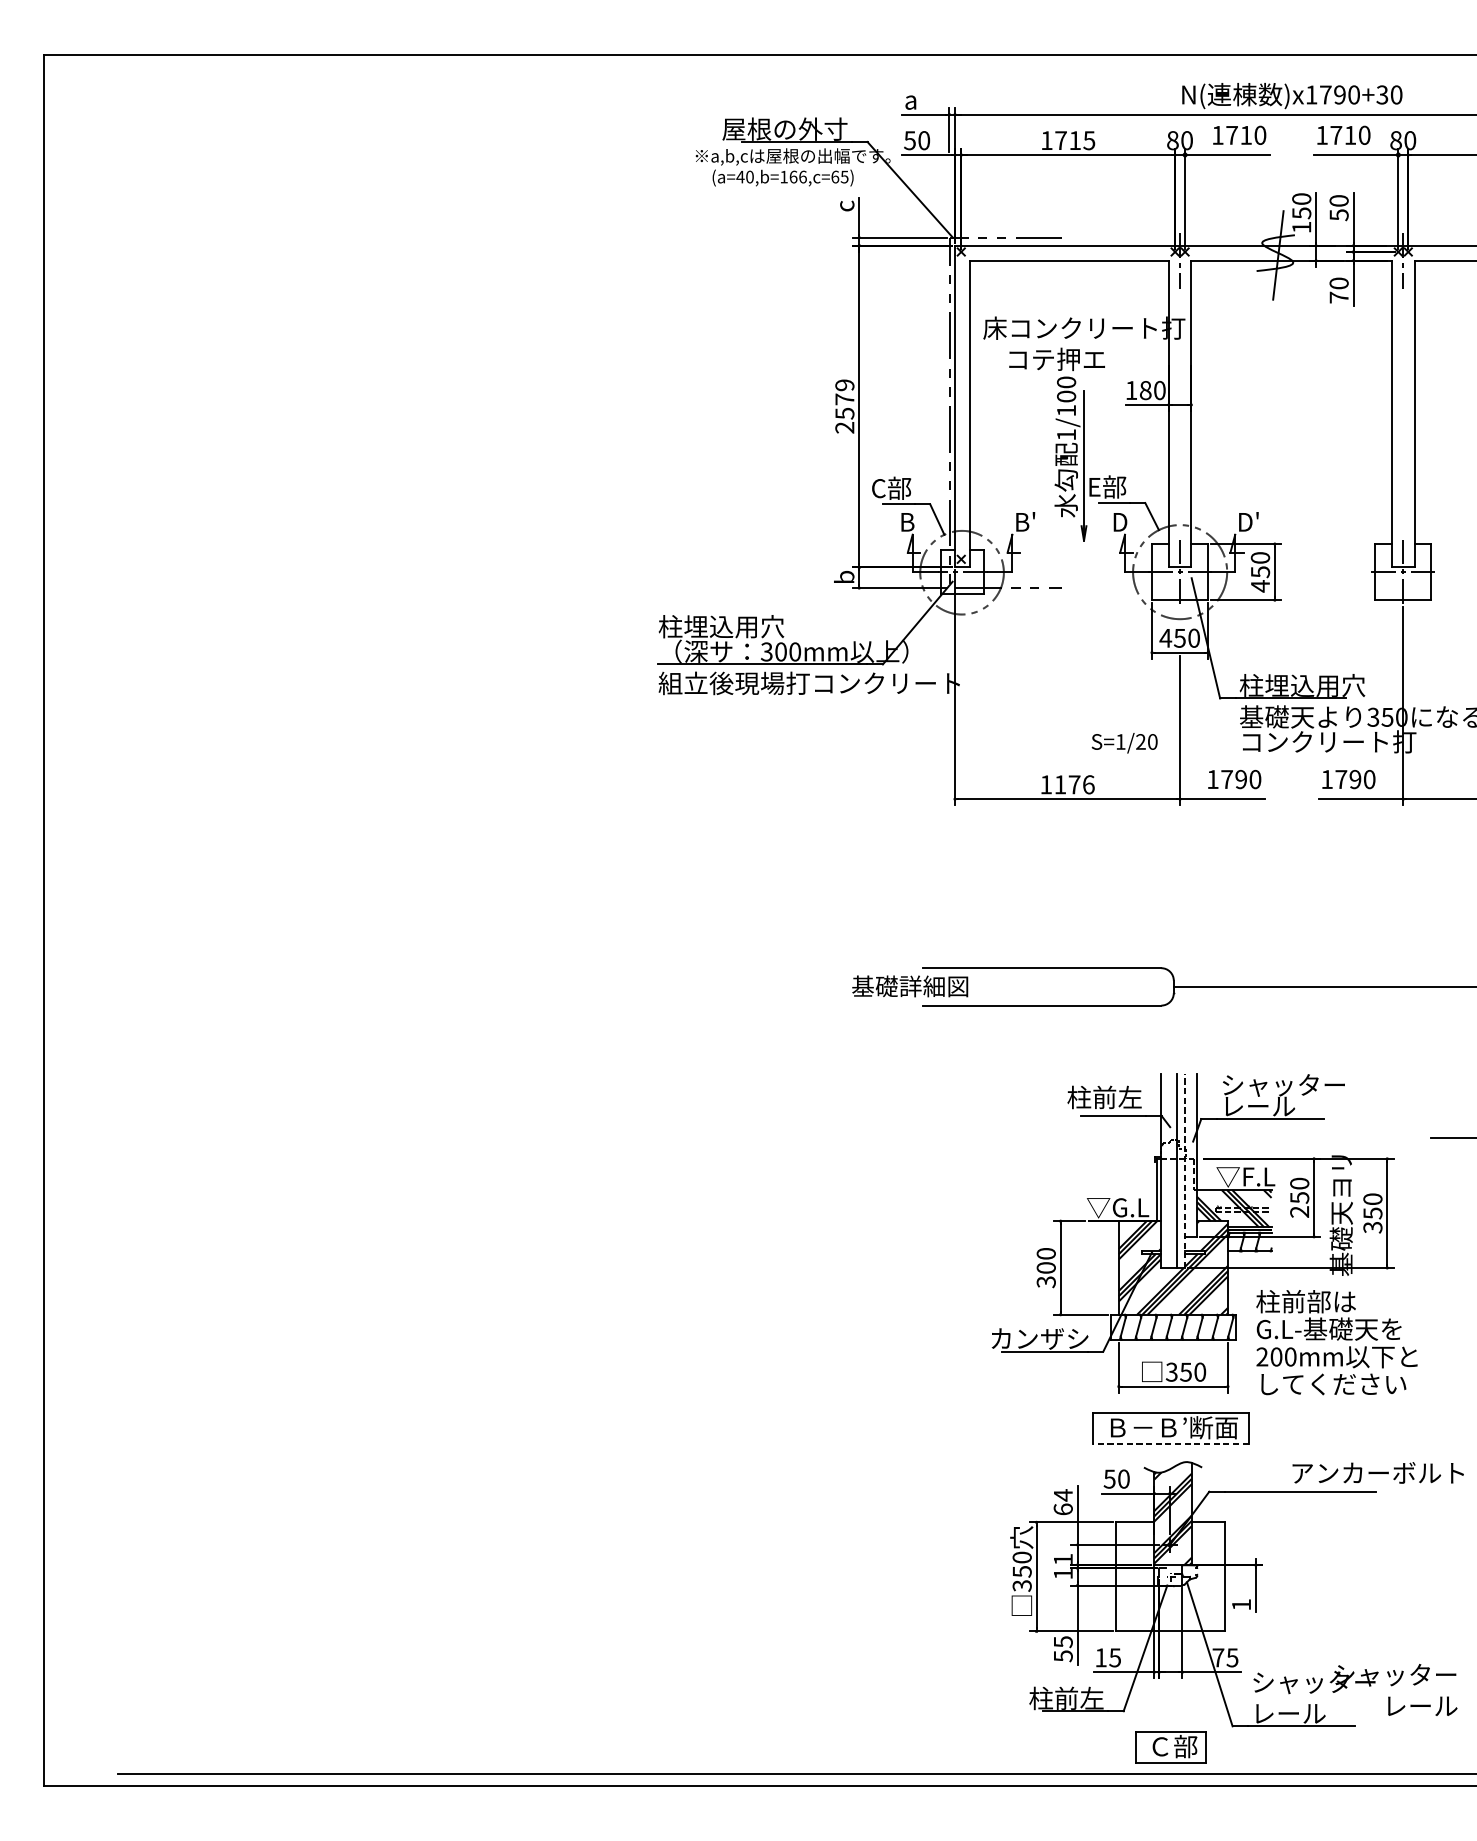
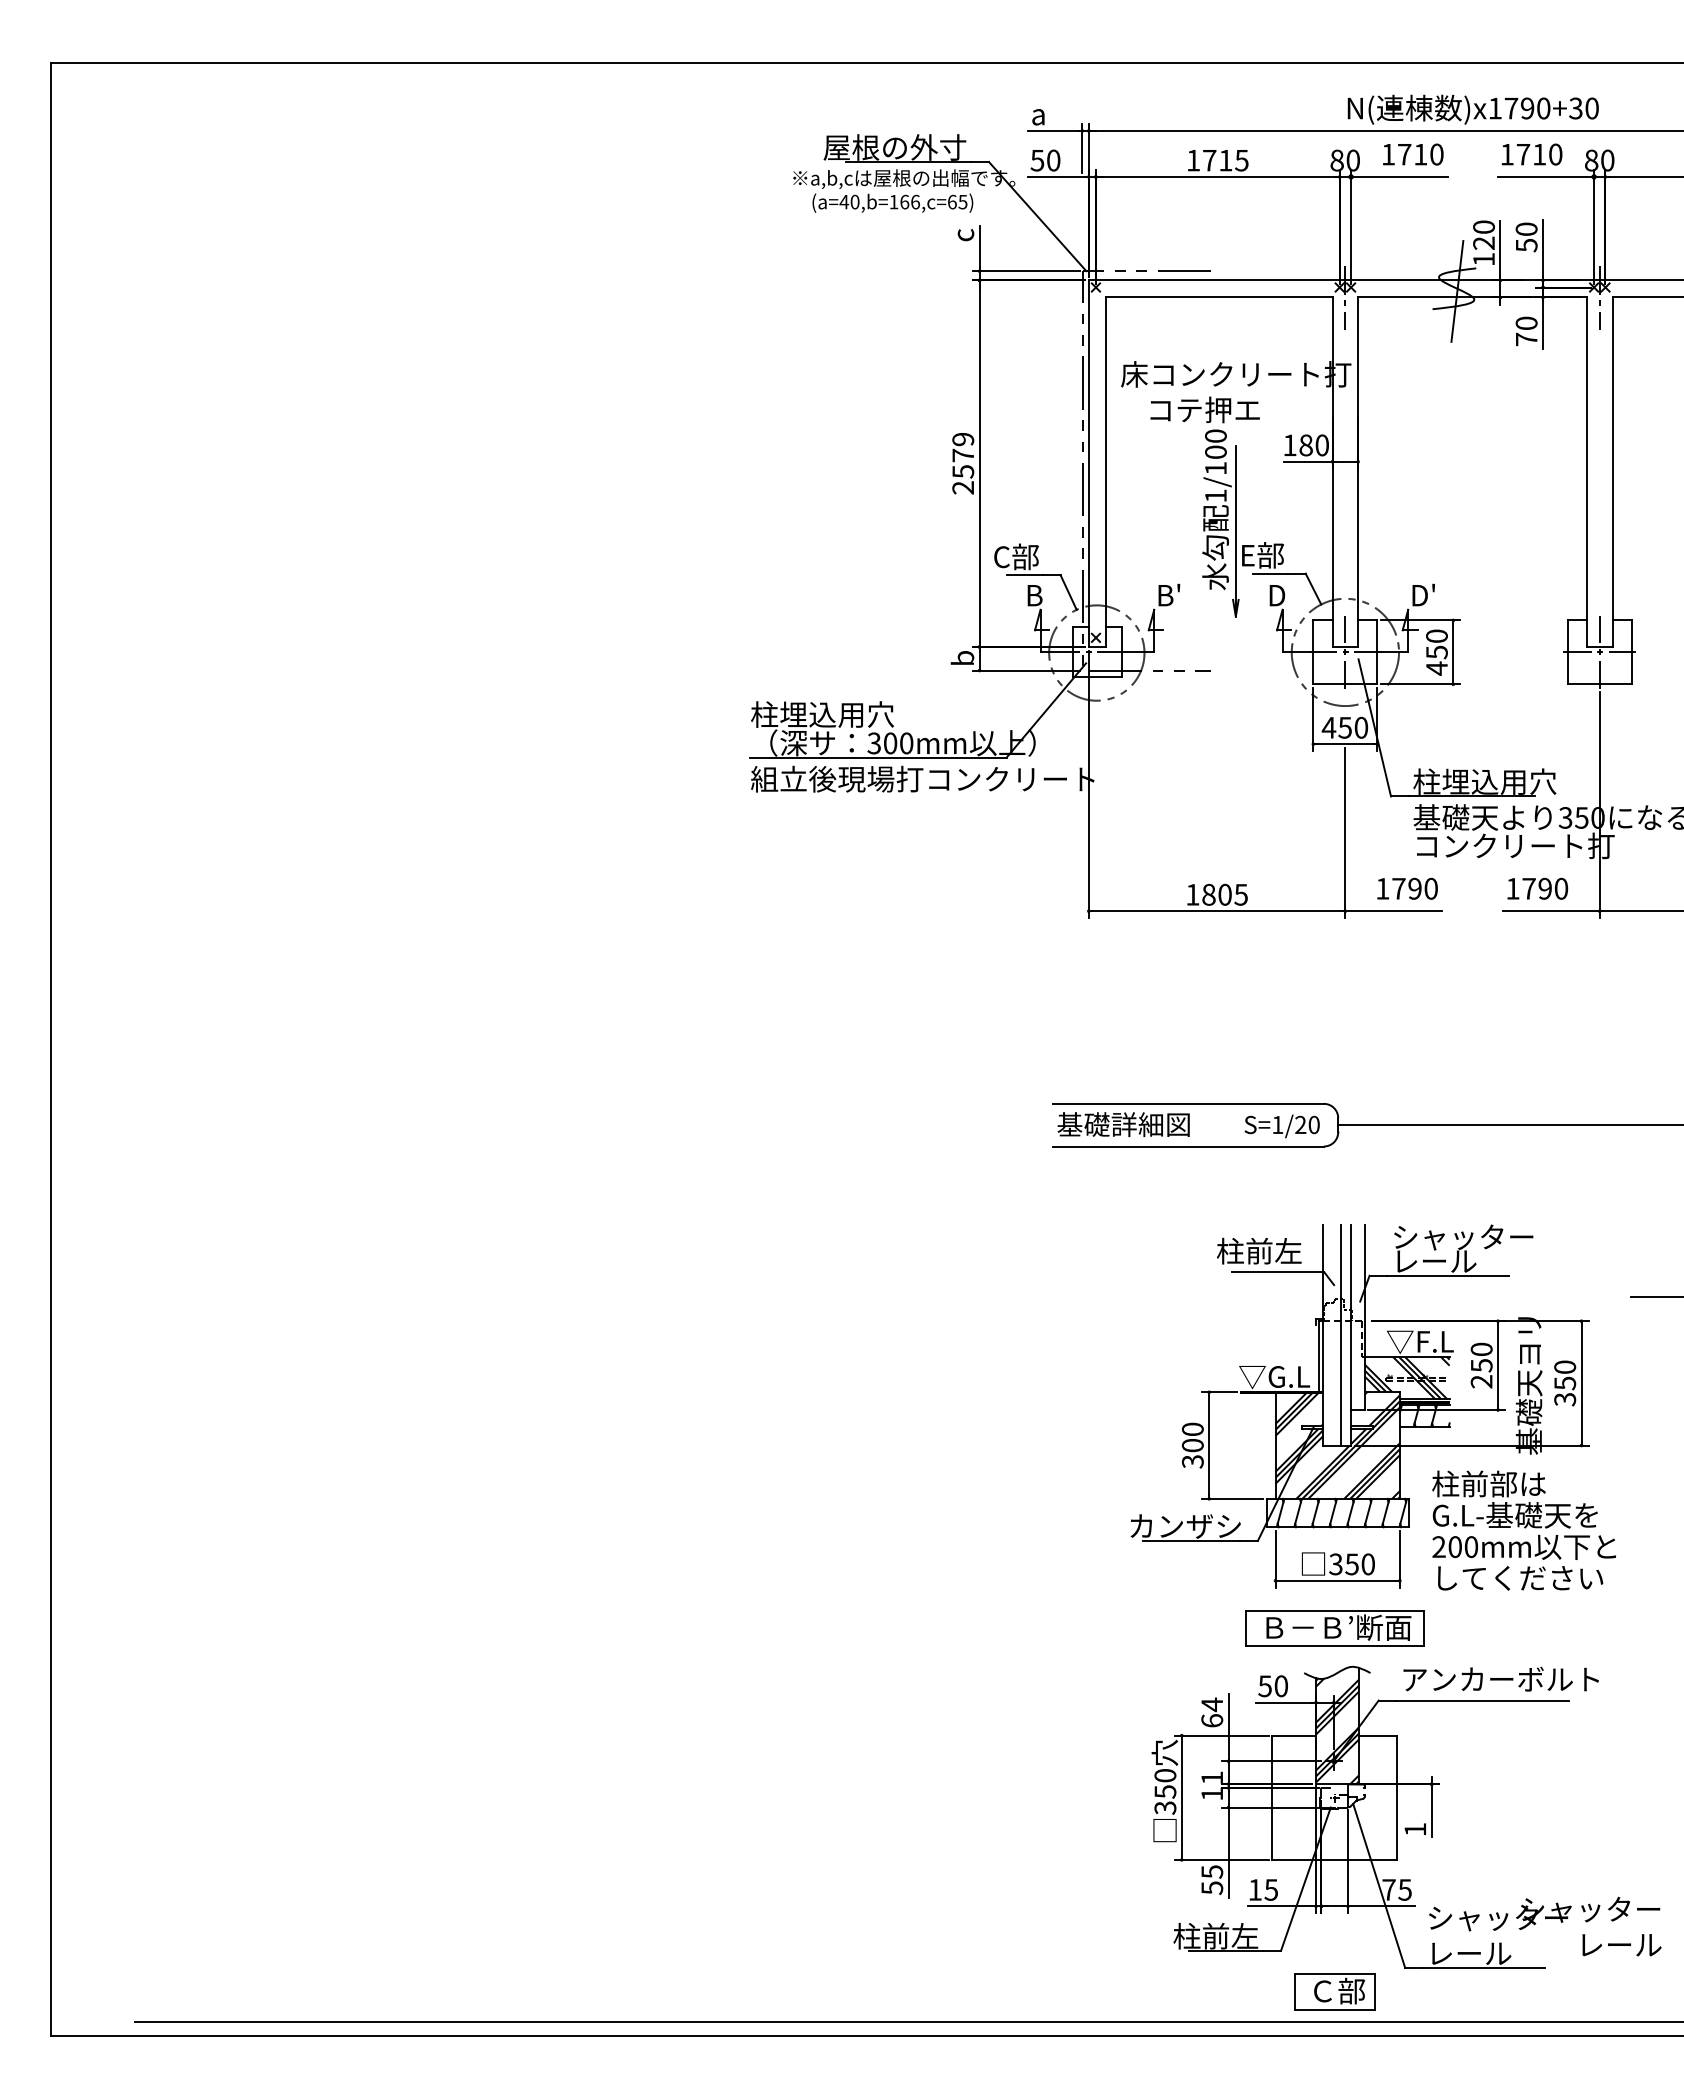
text: (1301, 213) -> (1483, 243), 150 -> 120
text: (1124, 743) -> (1281, 1126), moved
text: (1074, 784) -> (1225, 894), 1176 -> 1805
text: (910, 986) -> (1123, 1124), moved
line: (1185, 1170) -> (1351, 1334), dashed -> solid
line: (1170, 1444) -> (1334, 1646), dashed -> solid
text: (1377, 1472) -> (1500, 1678), moved

